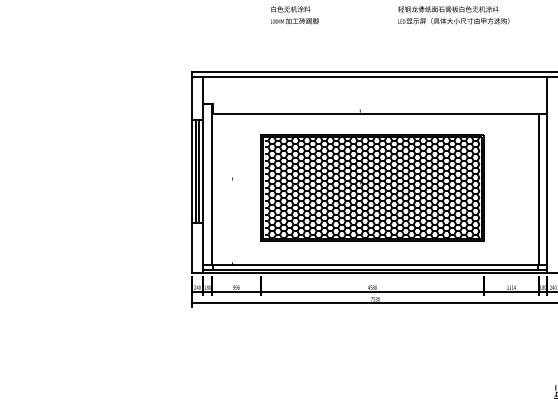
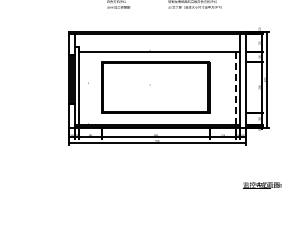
hatch: (371, 187) -> (155, 87), removed
line: (538, 189) -> (235, 88), solid -> dashed

